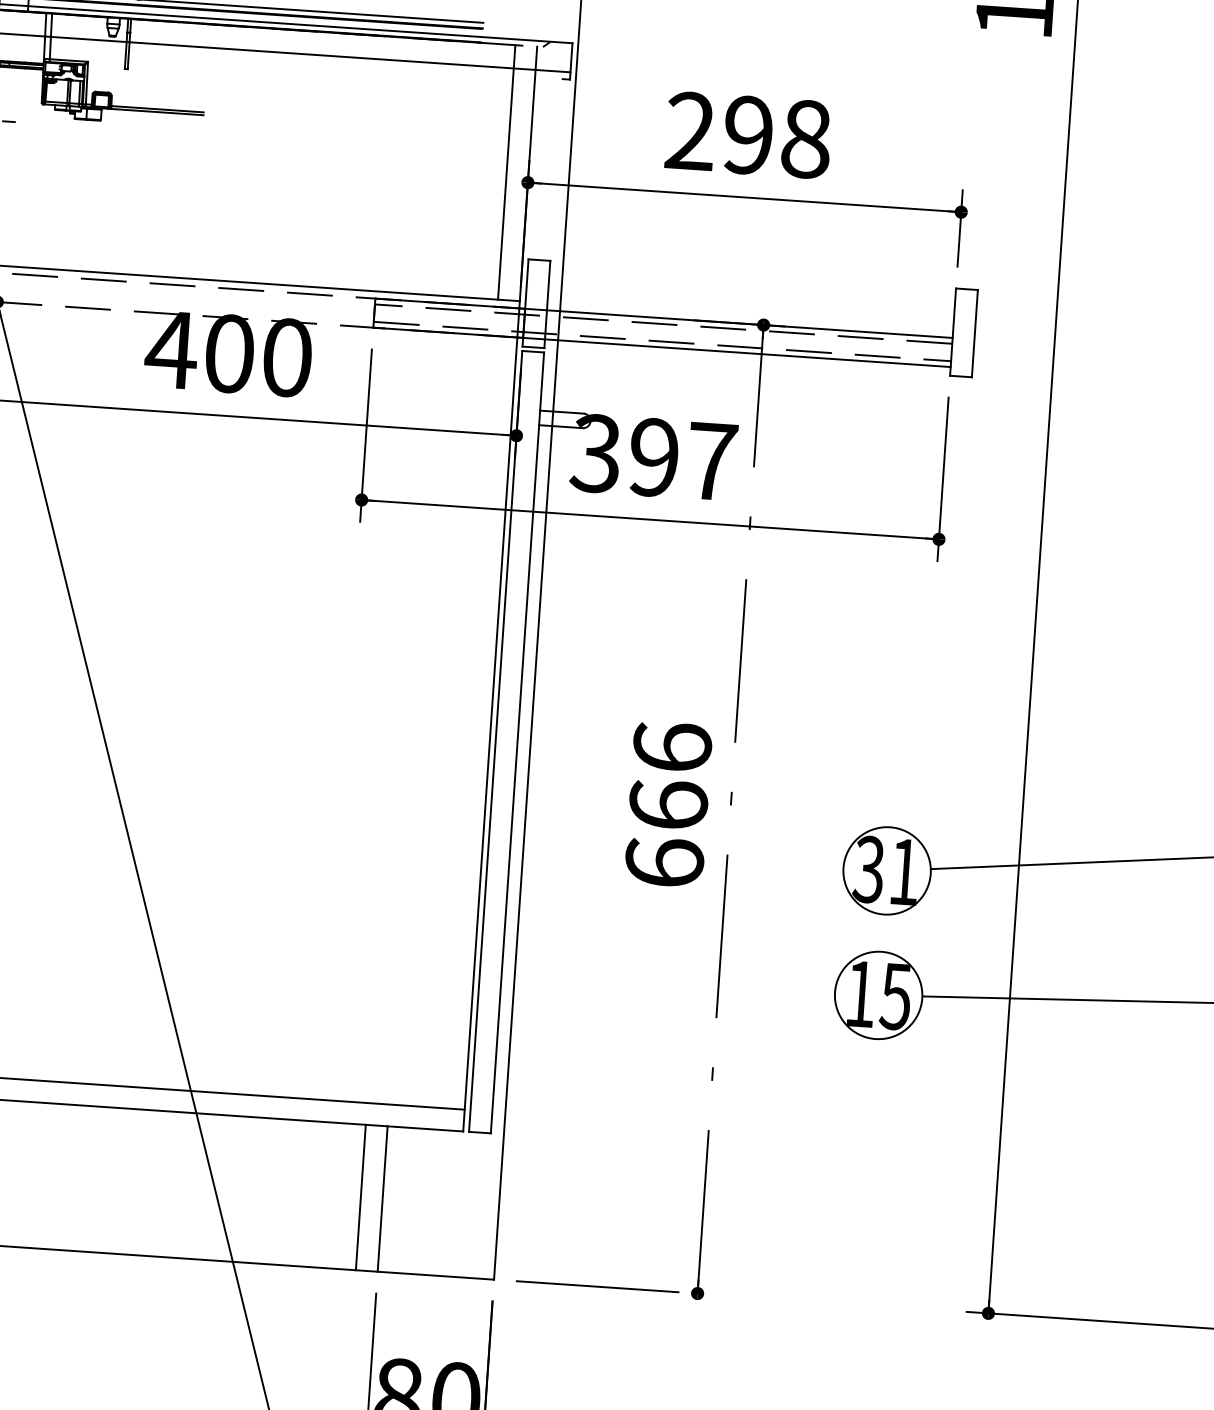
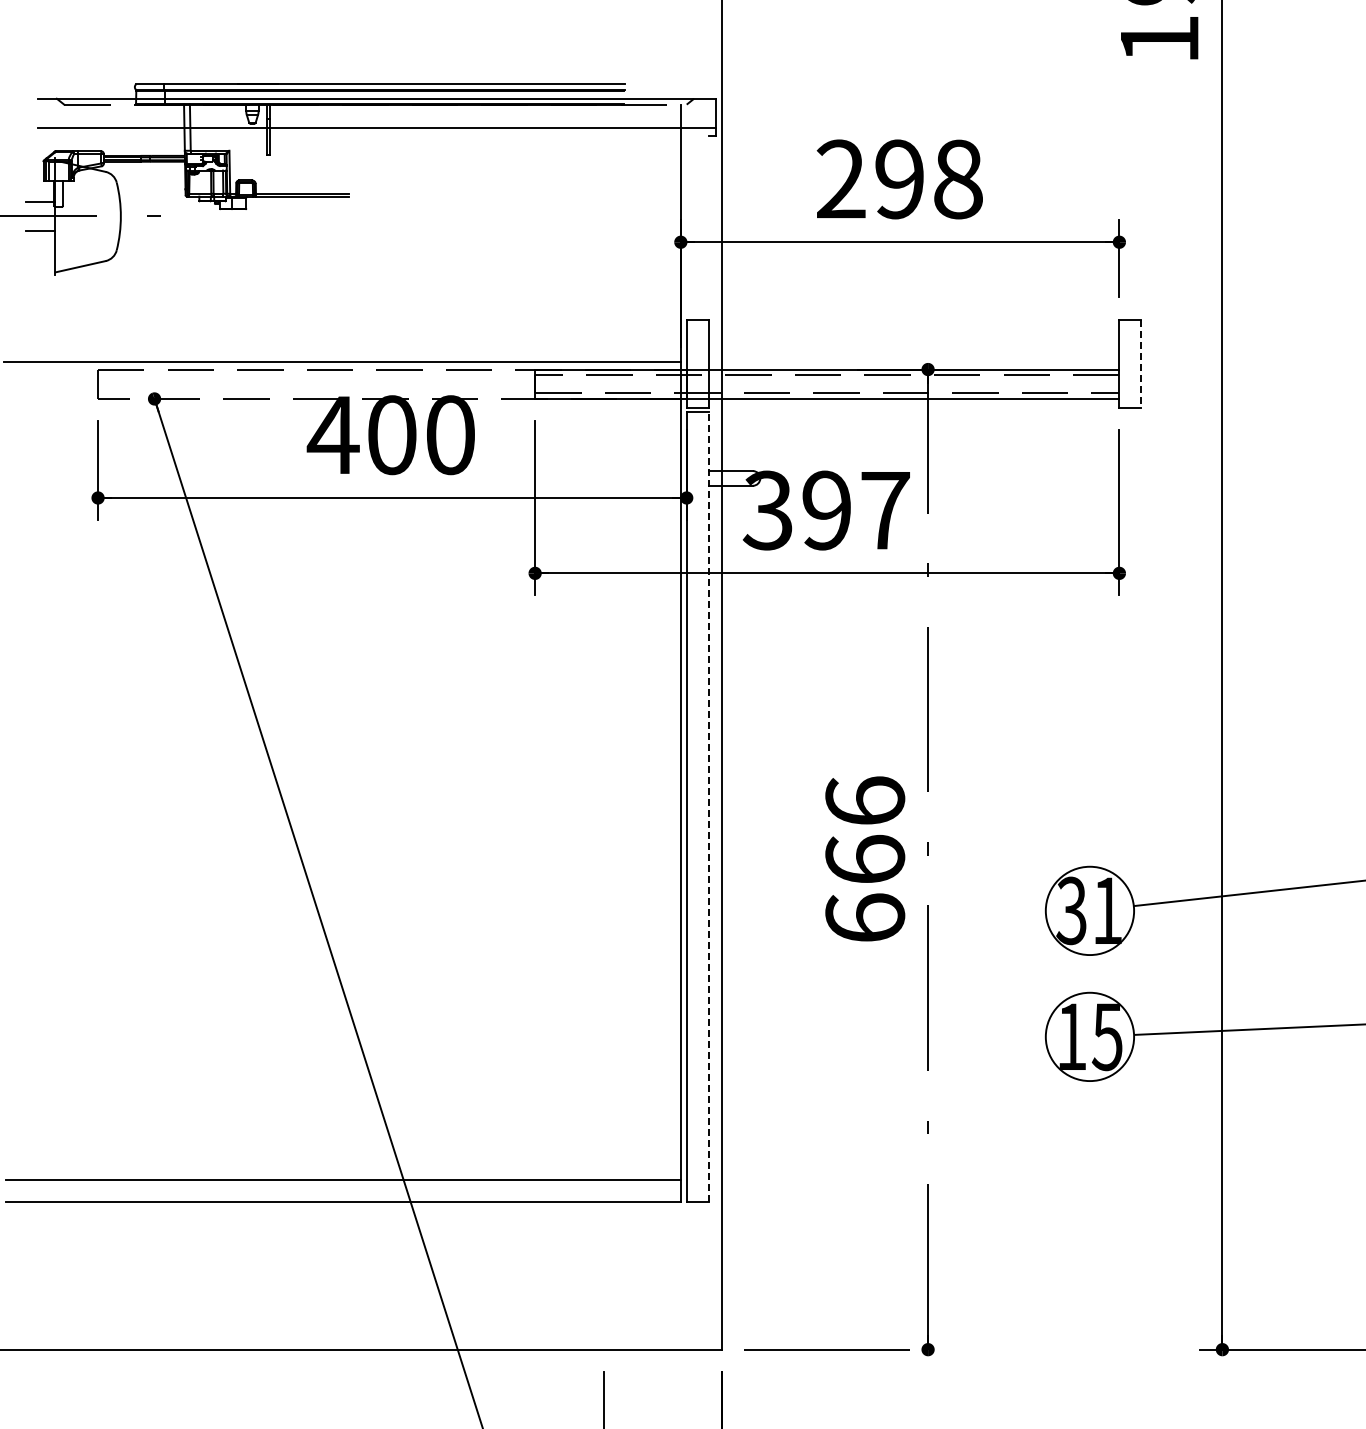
line: (506, 172) -> (658, 233), removed
line: (974, 334) -> (1141, 364), solid -> dashed
line: (517, 742) -> (708, 806), solid -> dashed
line: (361, 1196) -> (582, 1275), removed
line: (382, 1198) -> (604, 1275), removed

